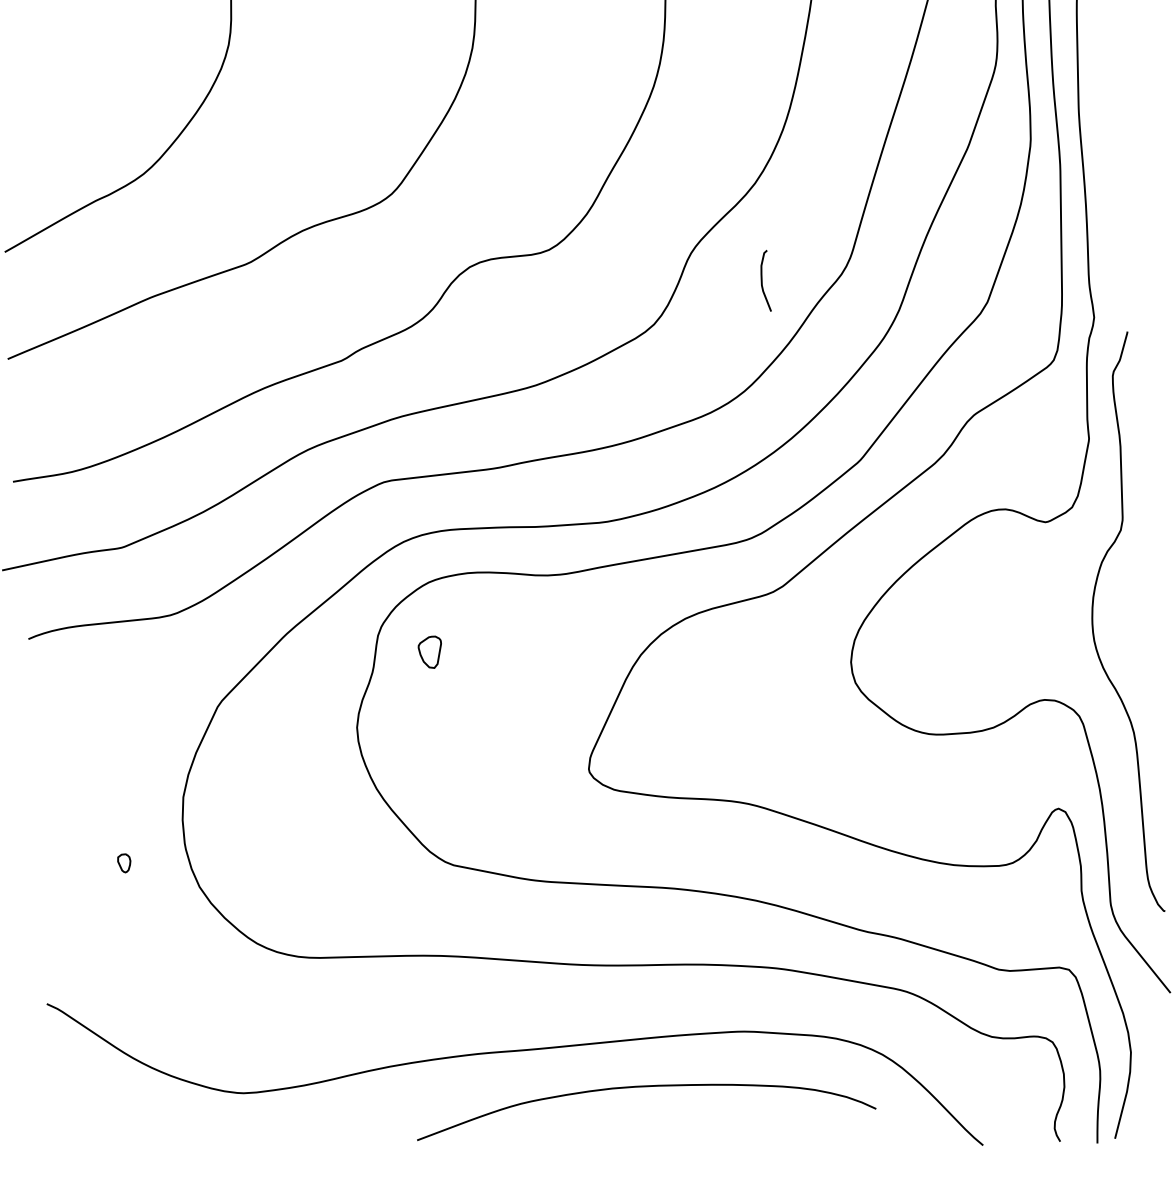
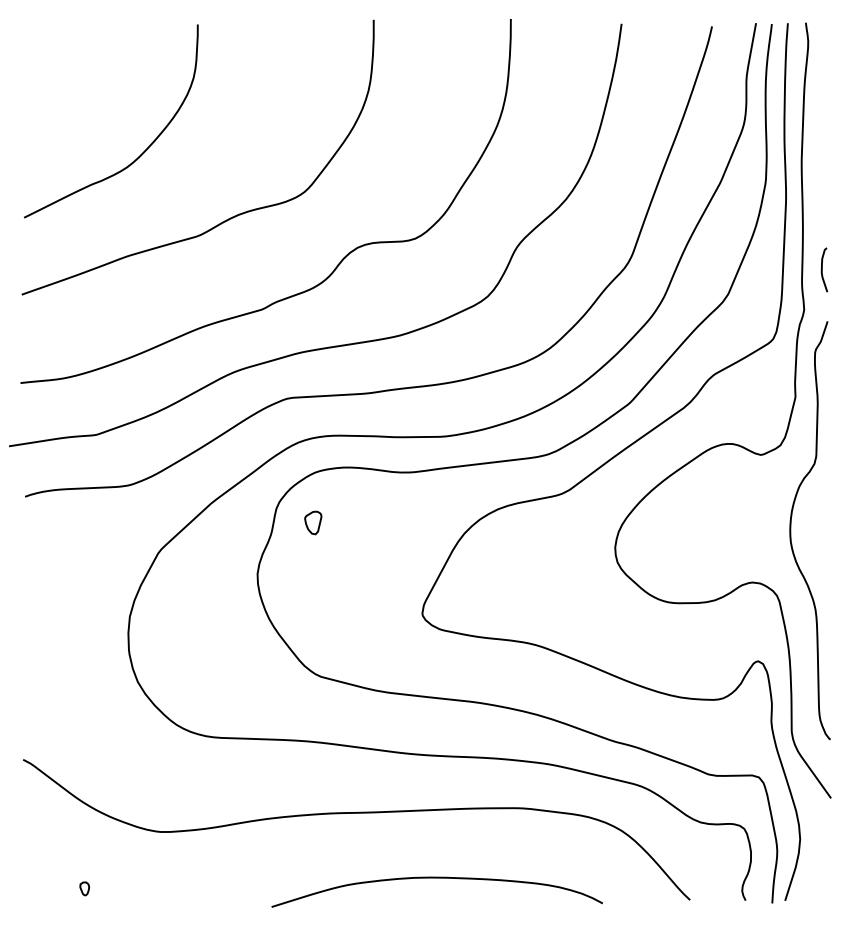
curve: (762, 280) -> (822, 269), moved
part: (124, 862) -> (84, 888), moved
curve: (643, 1087) -> (436, 878), moved

